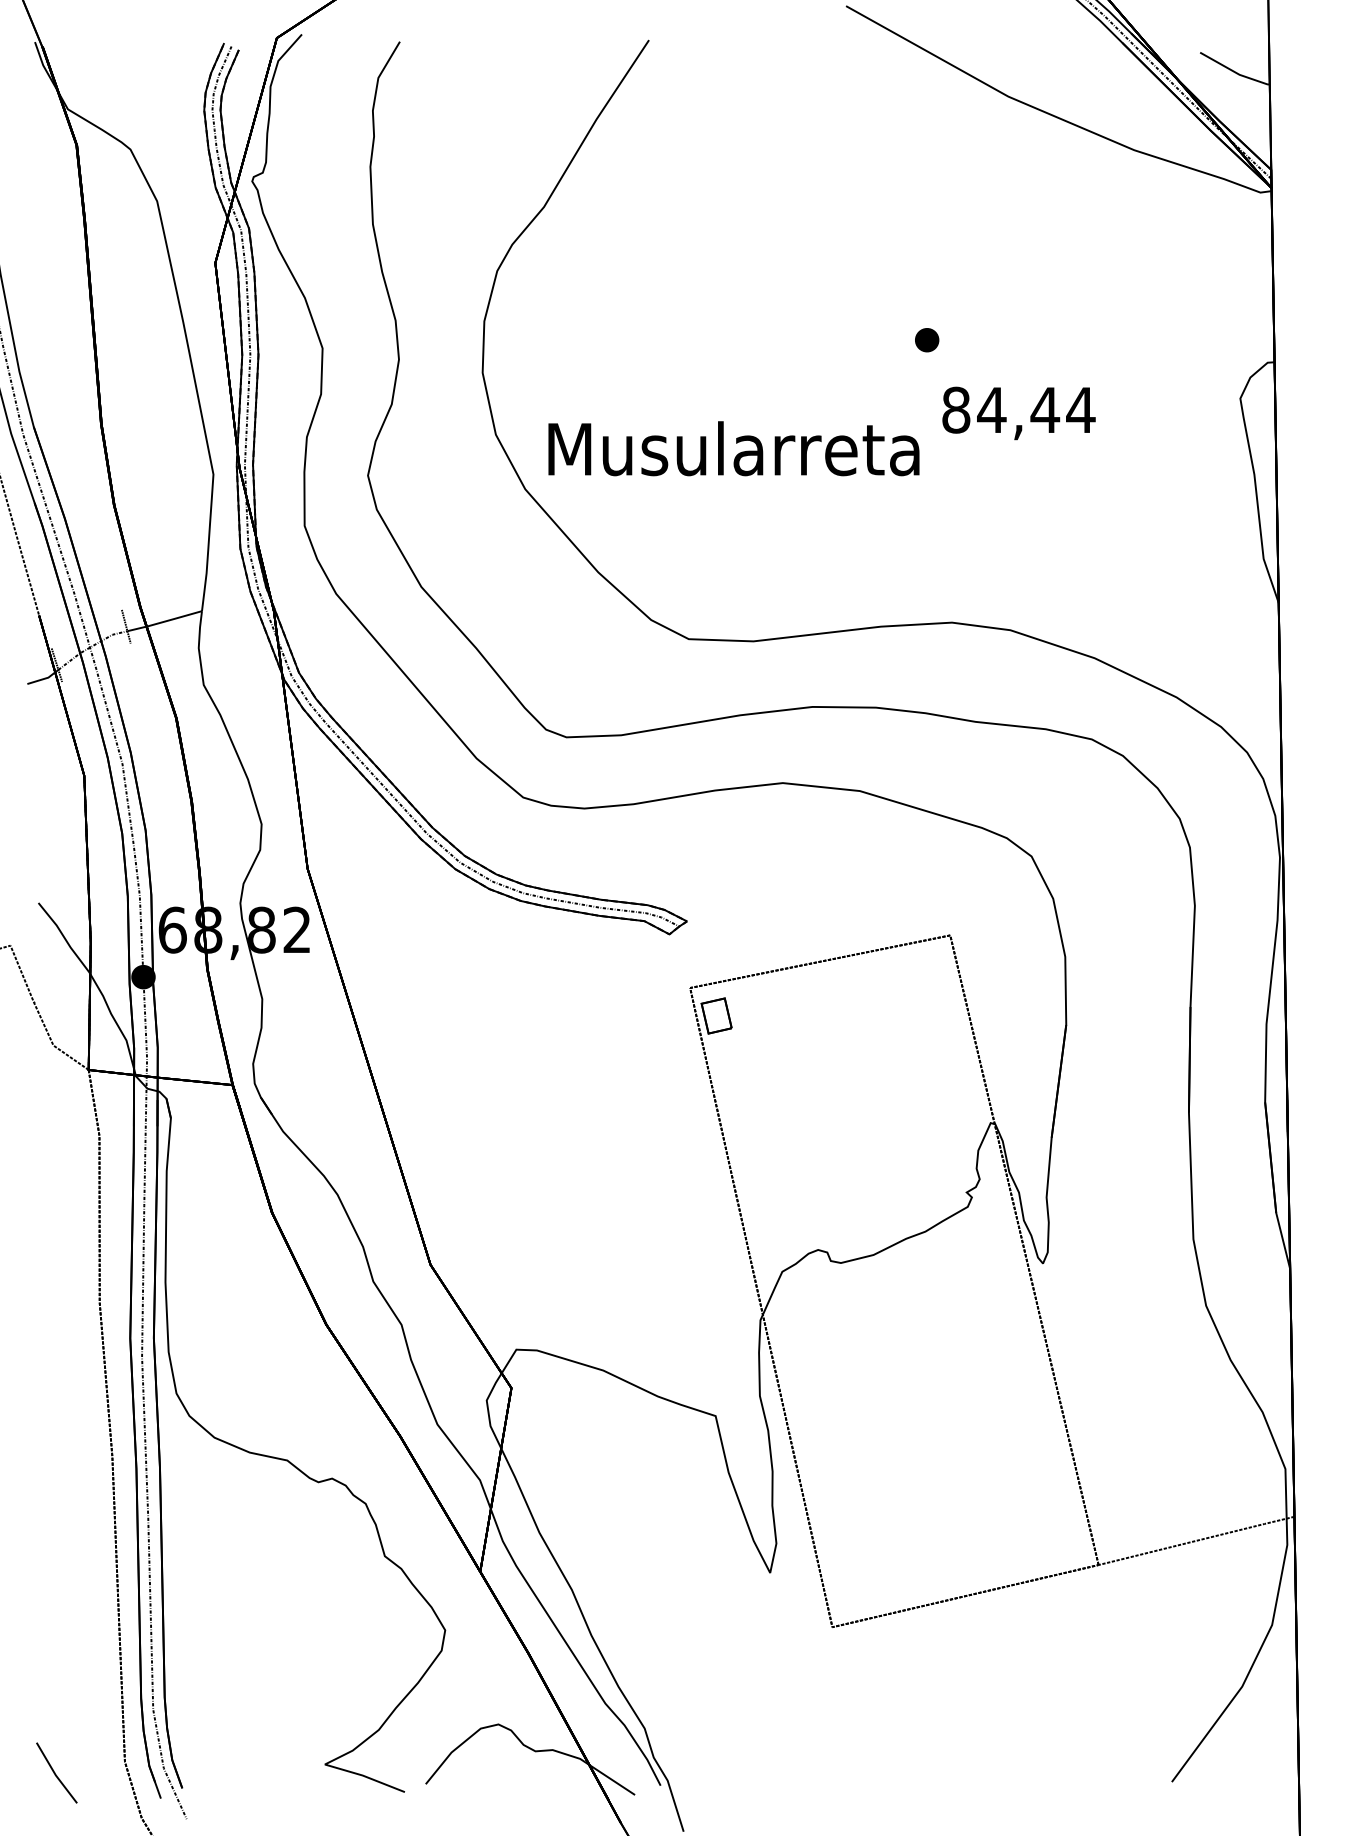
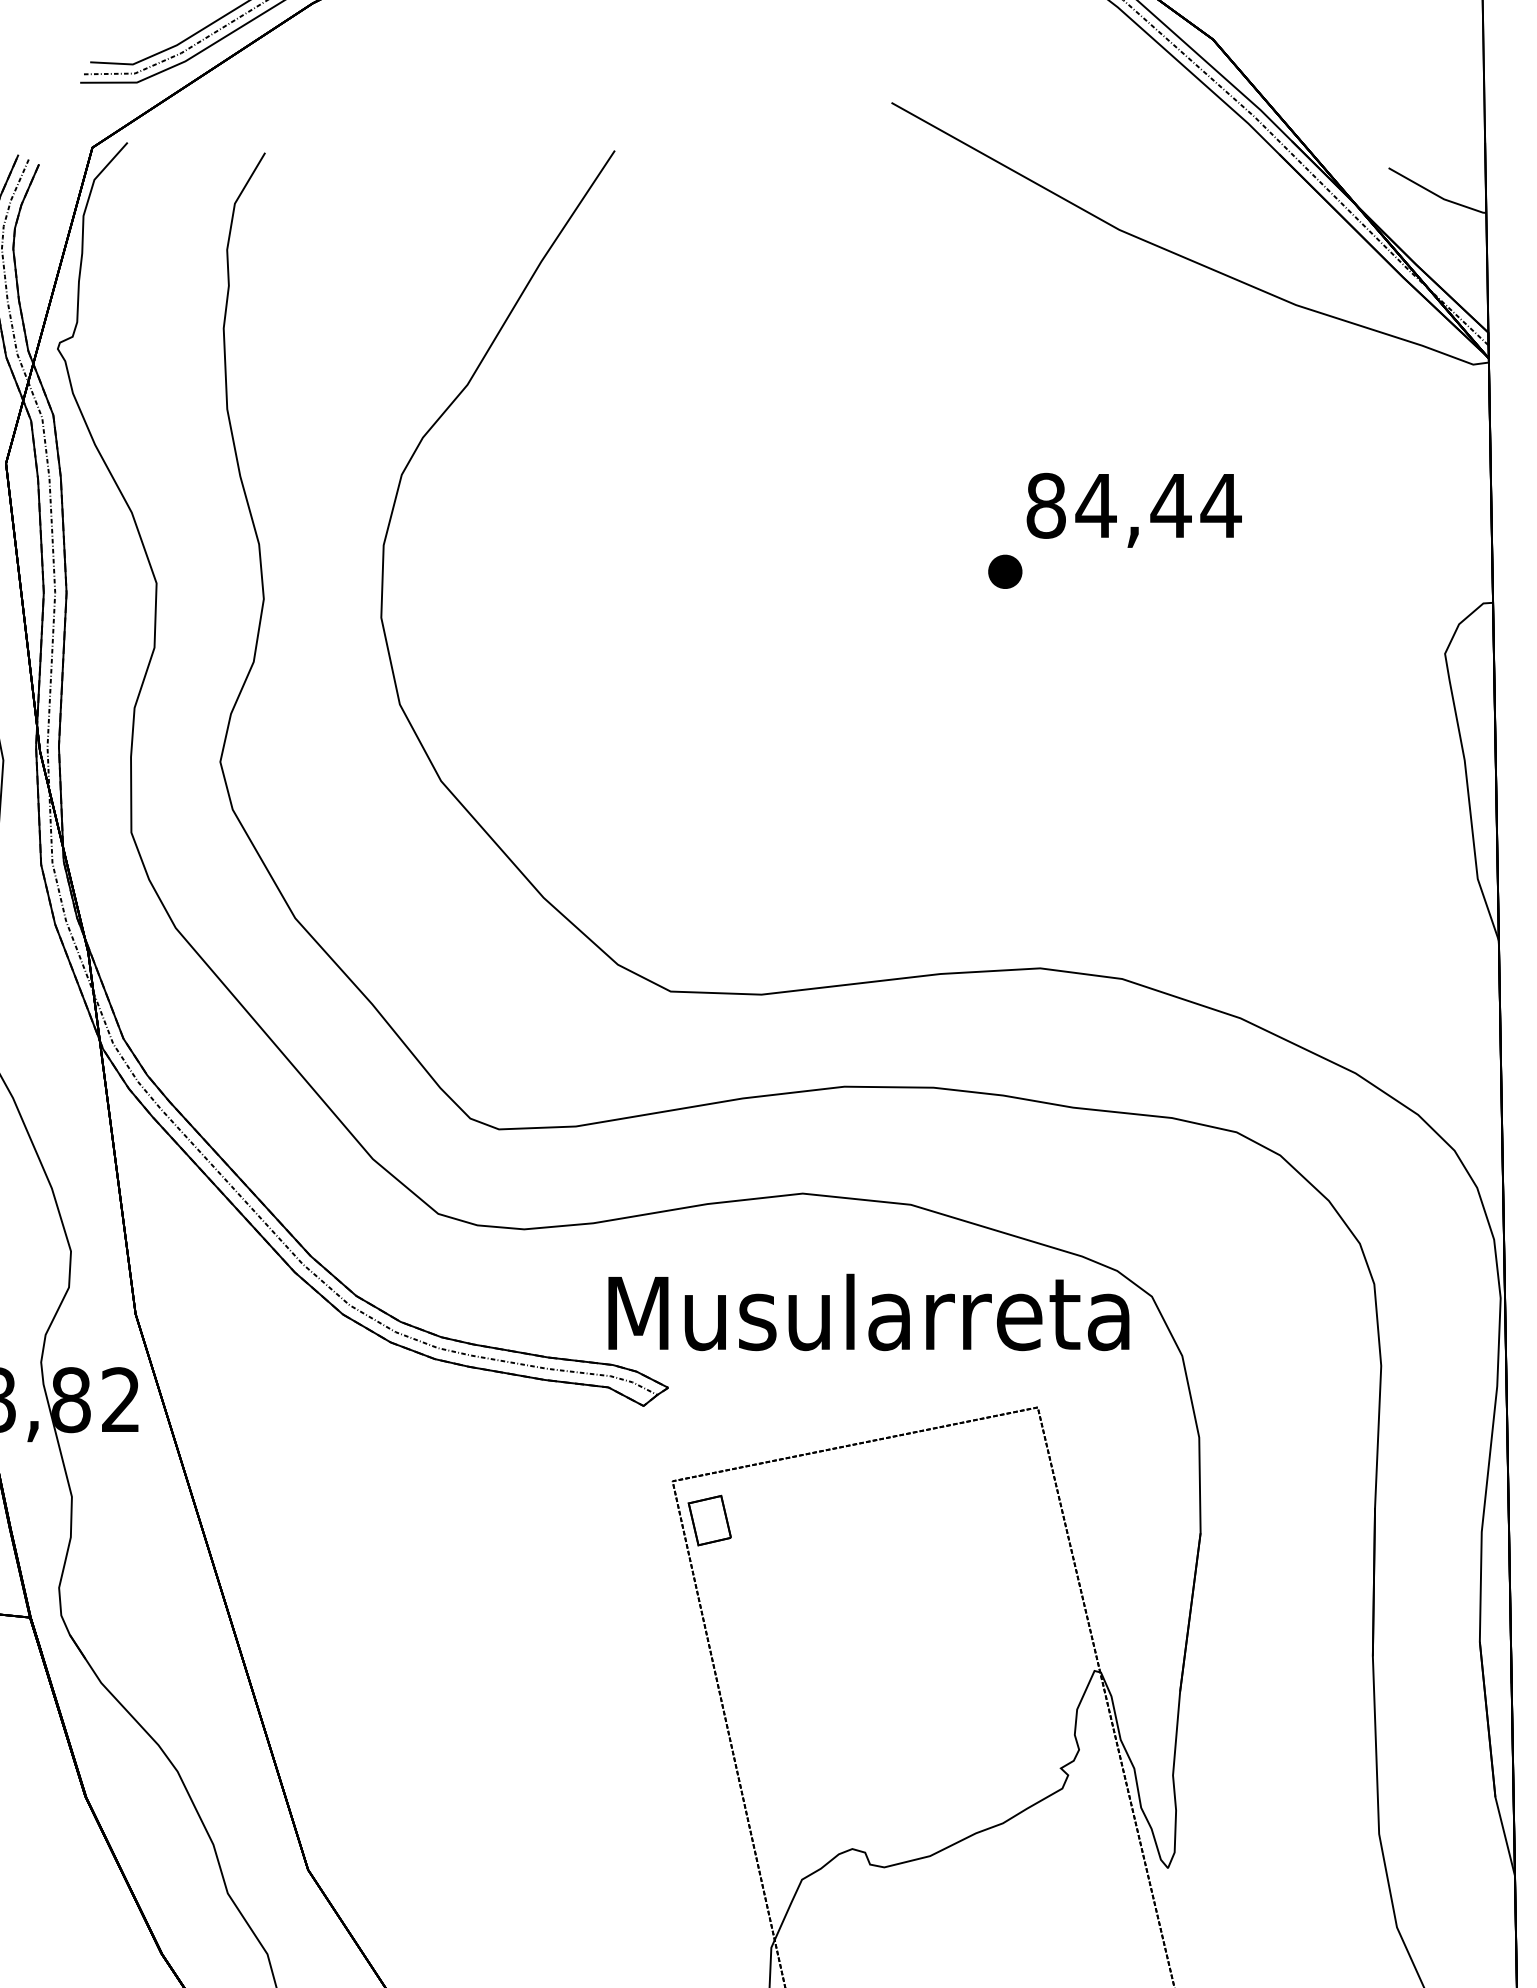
text: (1018, 413) -> (1133, 510), moved
text: (733, 448) -> (868, 1312), moved

